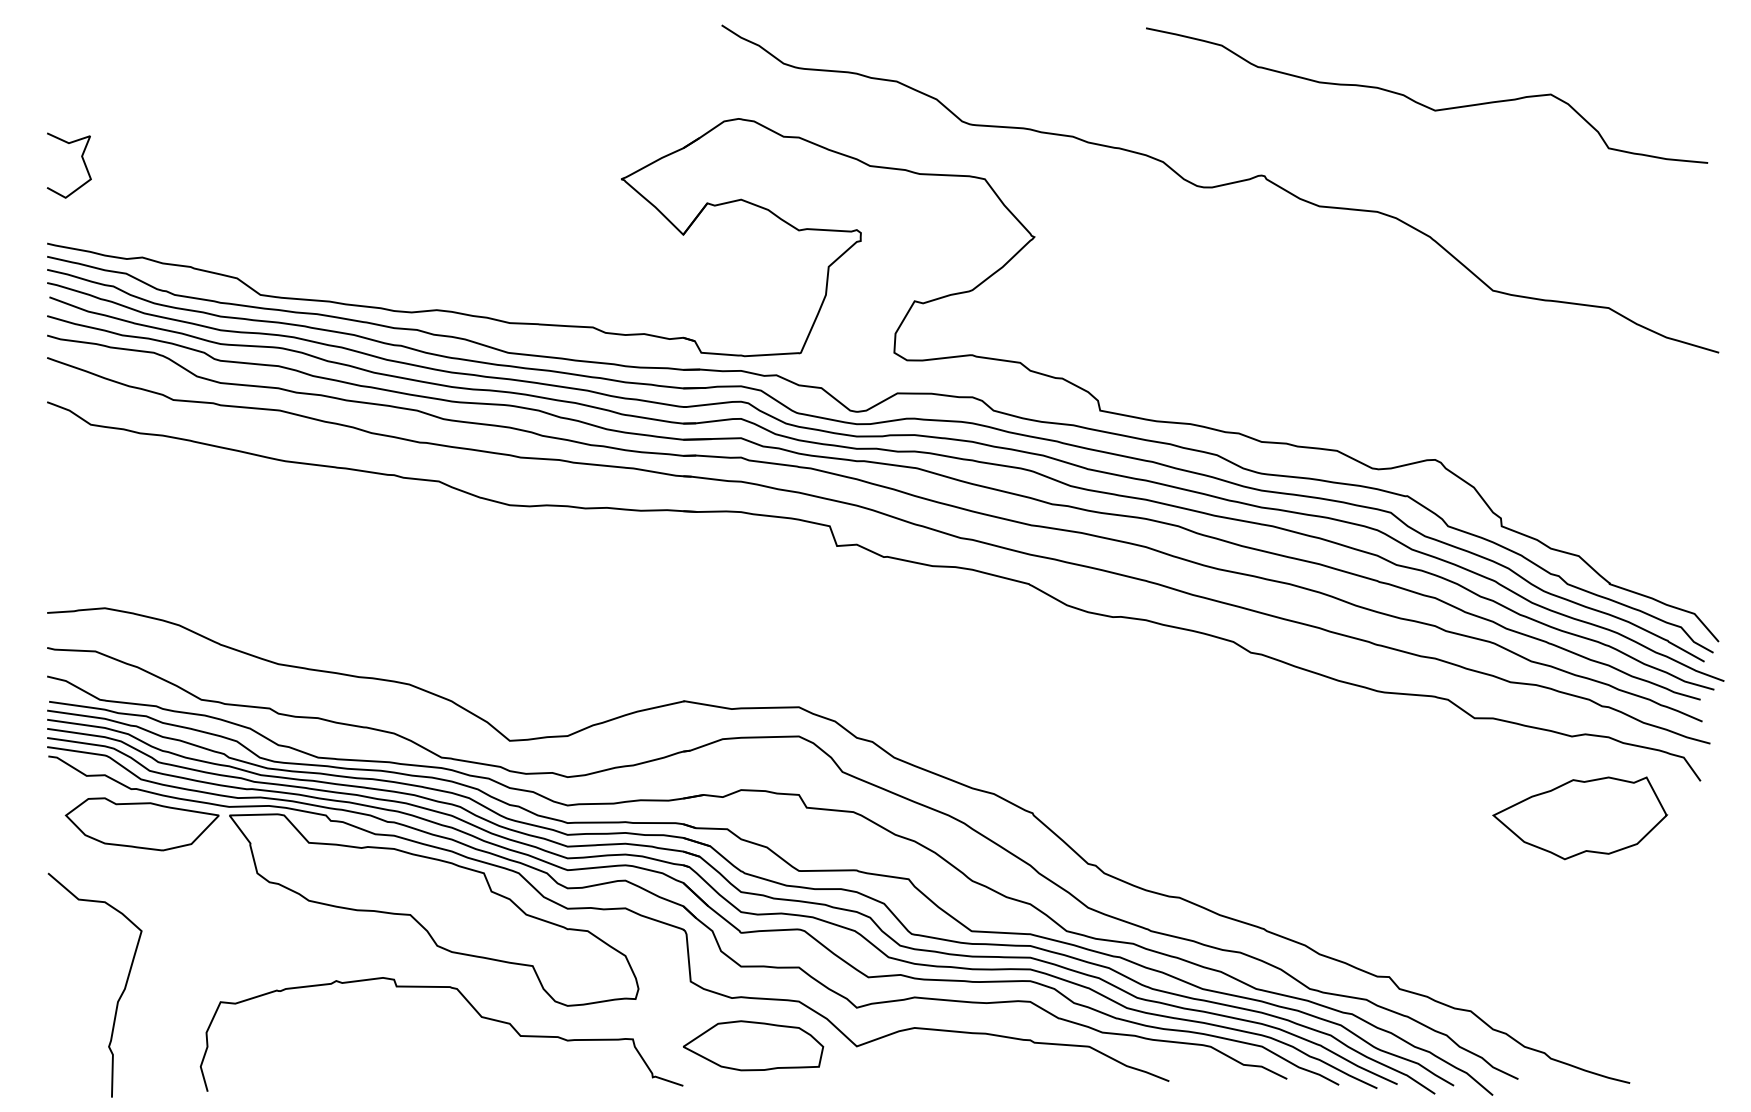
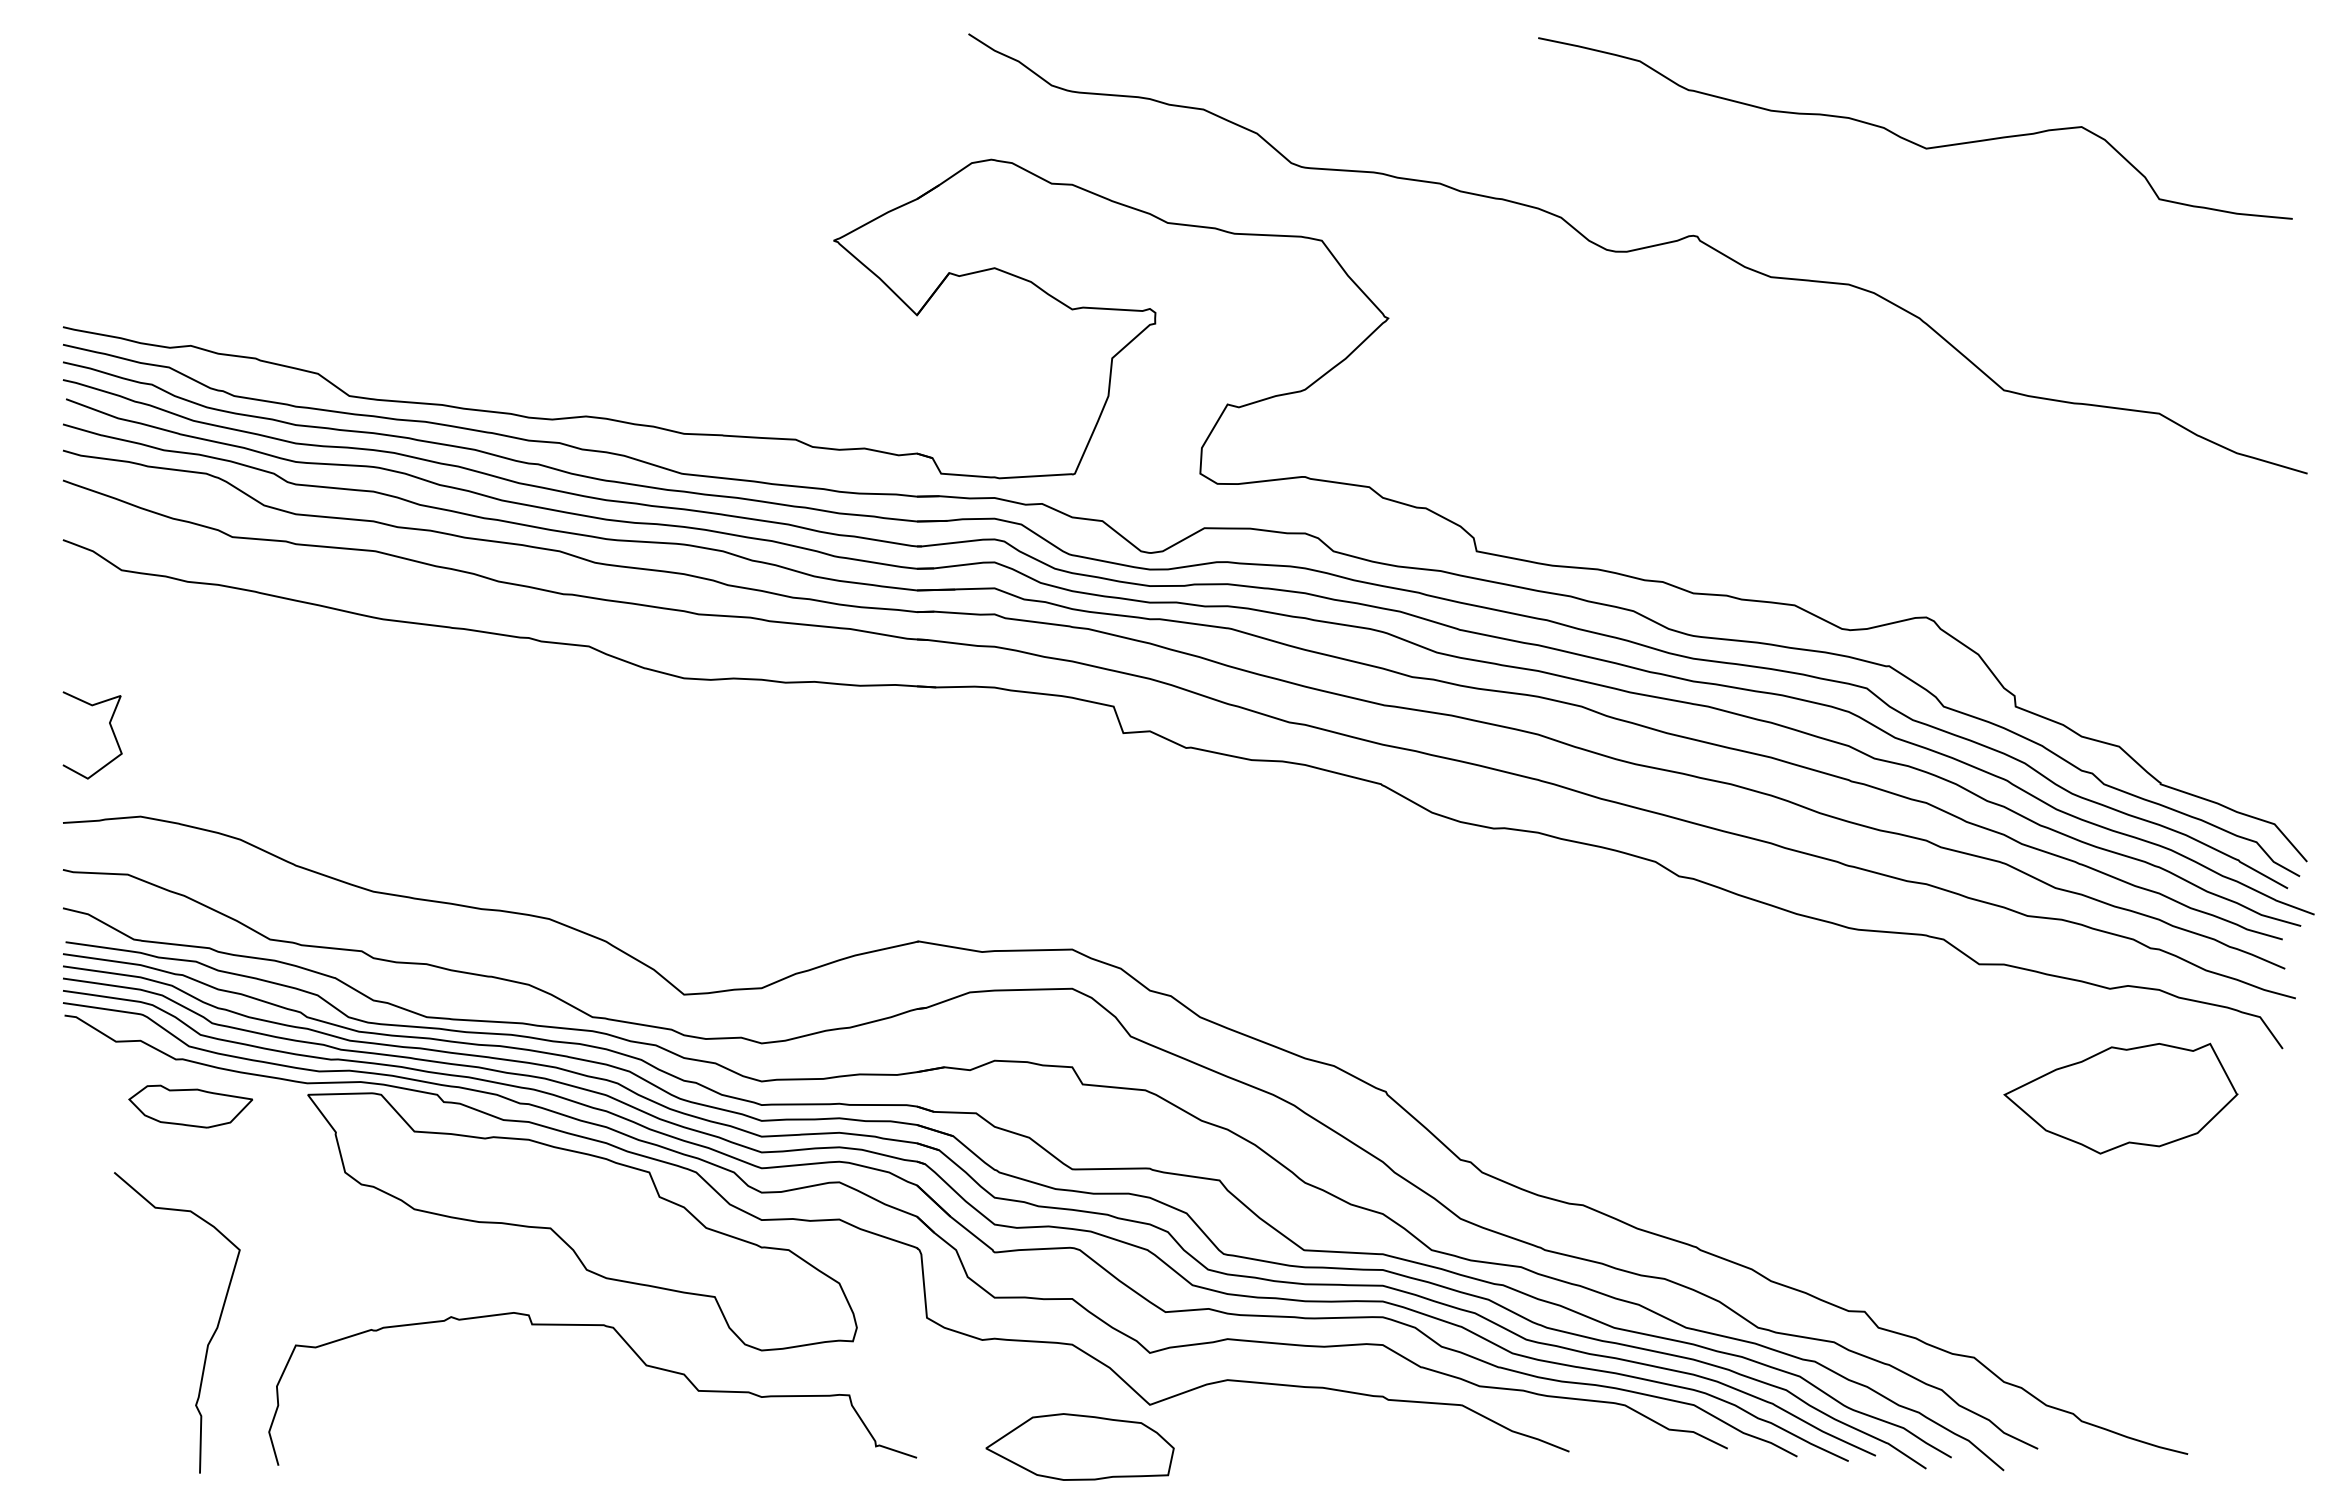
curve: (83, 161) -> (111, 730), moved
part: (142, 824) -> (190, 1106), size x0.6
curve: (117, 1000) -> (207, 1343), moved
part: (752, 1045) -> (1079, 1446), moved

